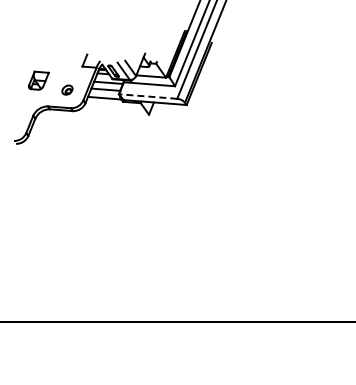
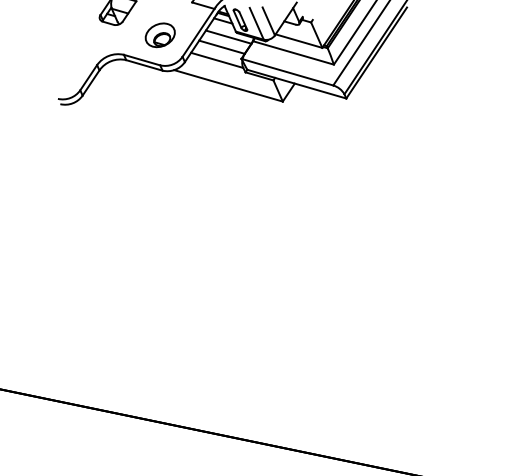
part: (67, 89) -> (160, 34), size x1.67
line: (147, 96) -> (286, 71), dashed -> solid
line: (114, 111) -> (228, 84), added

